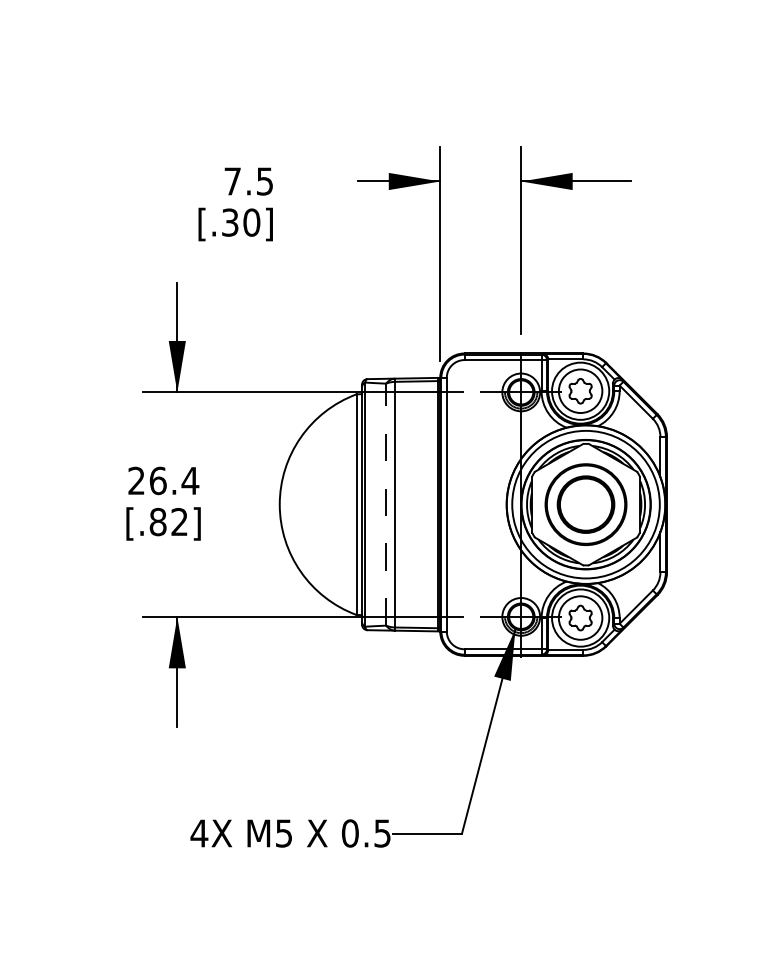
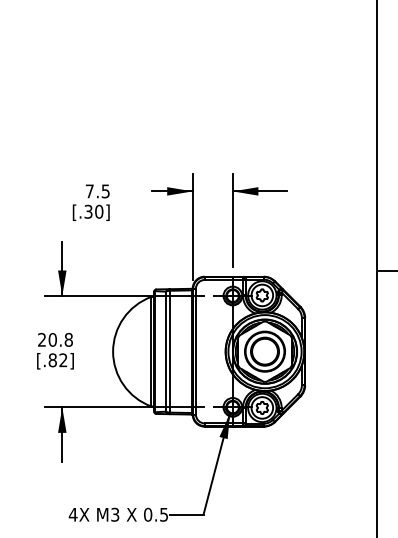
text: (173, 480) -> (60, 339), 26.4 -> 20.8
line: (385, 504) -> (165, 351), dashed -> solid
text: (284, 830) -> (115, 513), M5 -> M3

